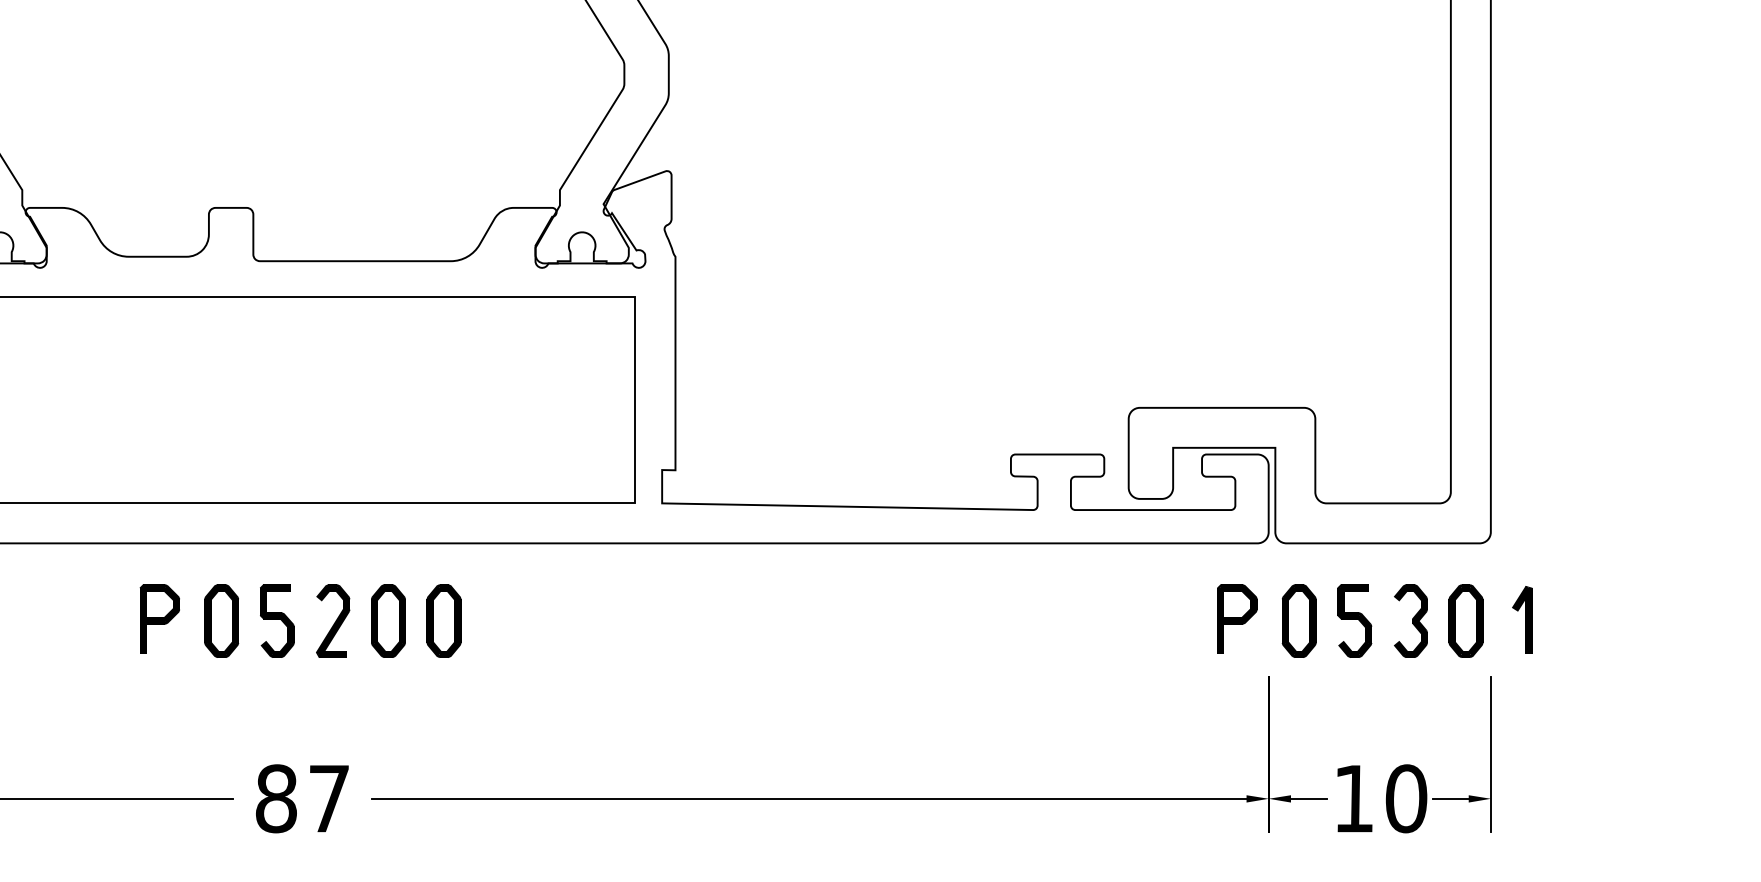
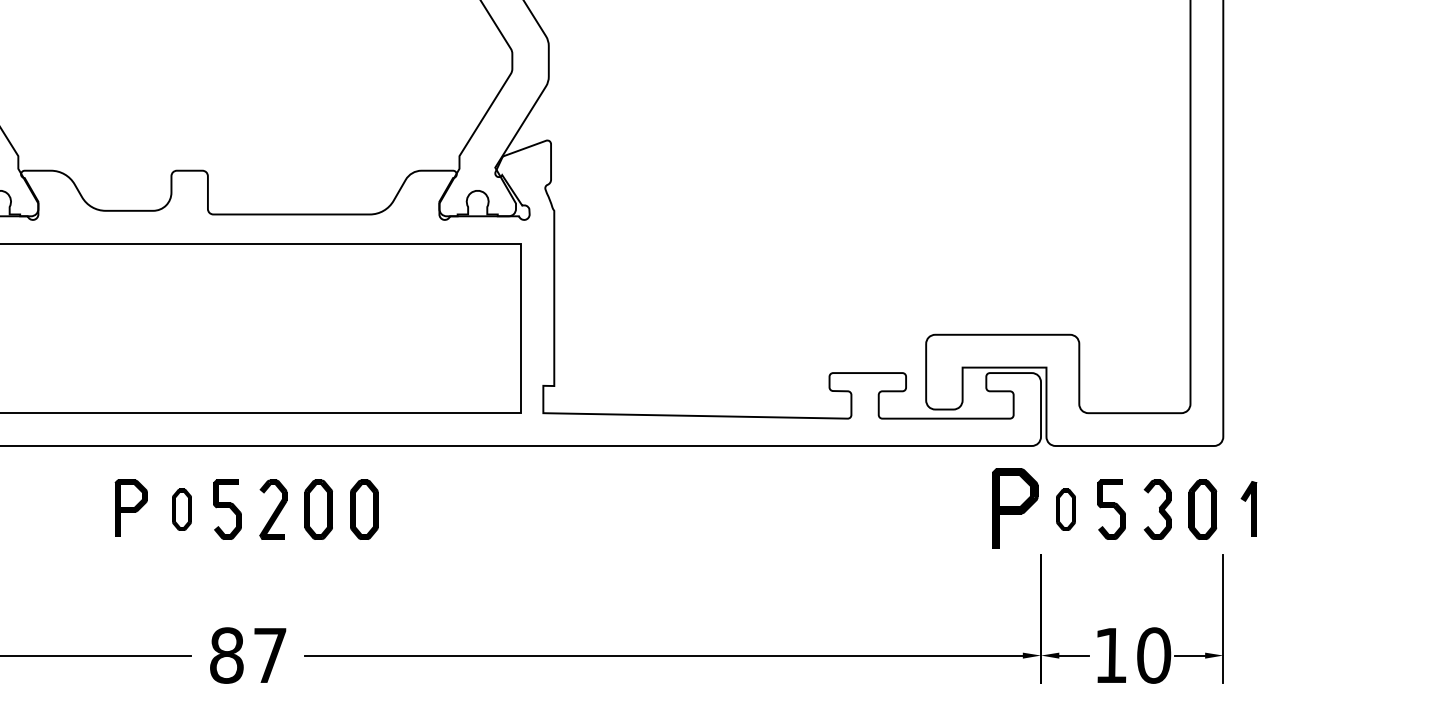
part: (1237, 618) -> (1015, 507), size x1.4
part: (221, 620) -> (181, 509), size x0.7
part: (1298, 620) -> (1065, 509), size x0.7

